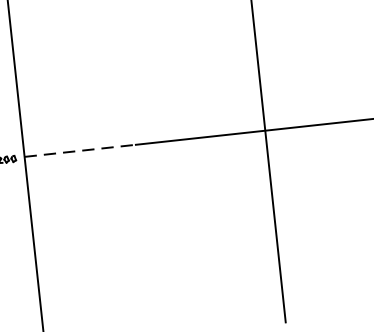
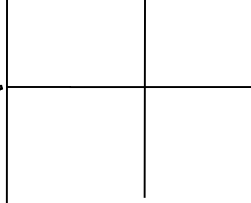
line: (79, 151) -> (38, 87), dashed -> solid

